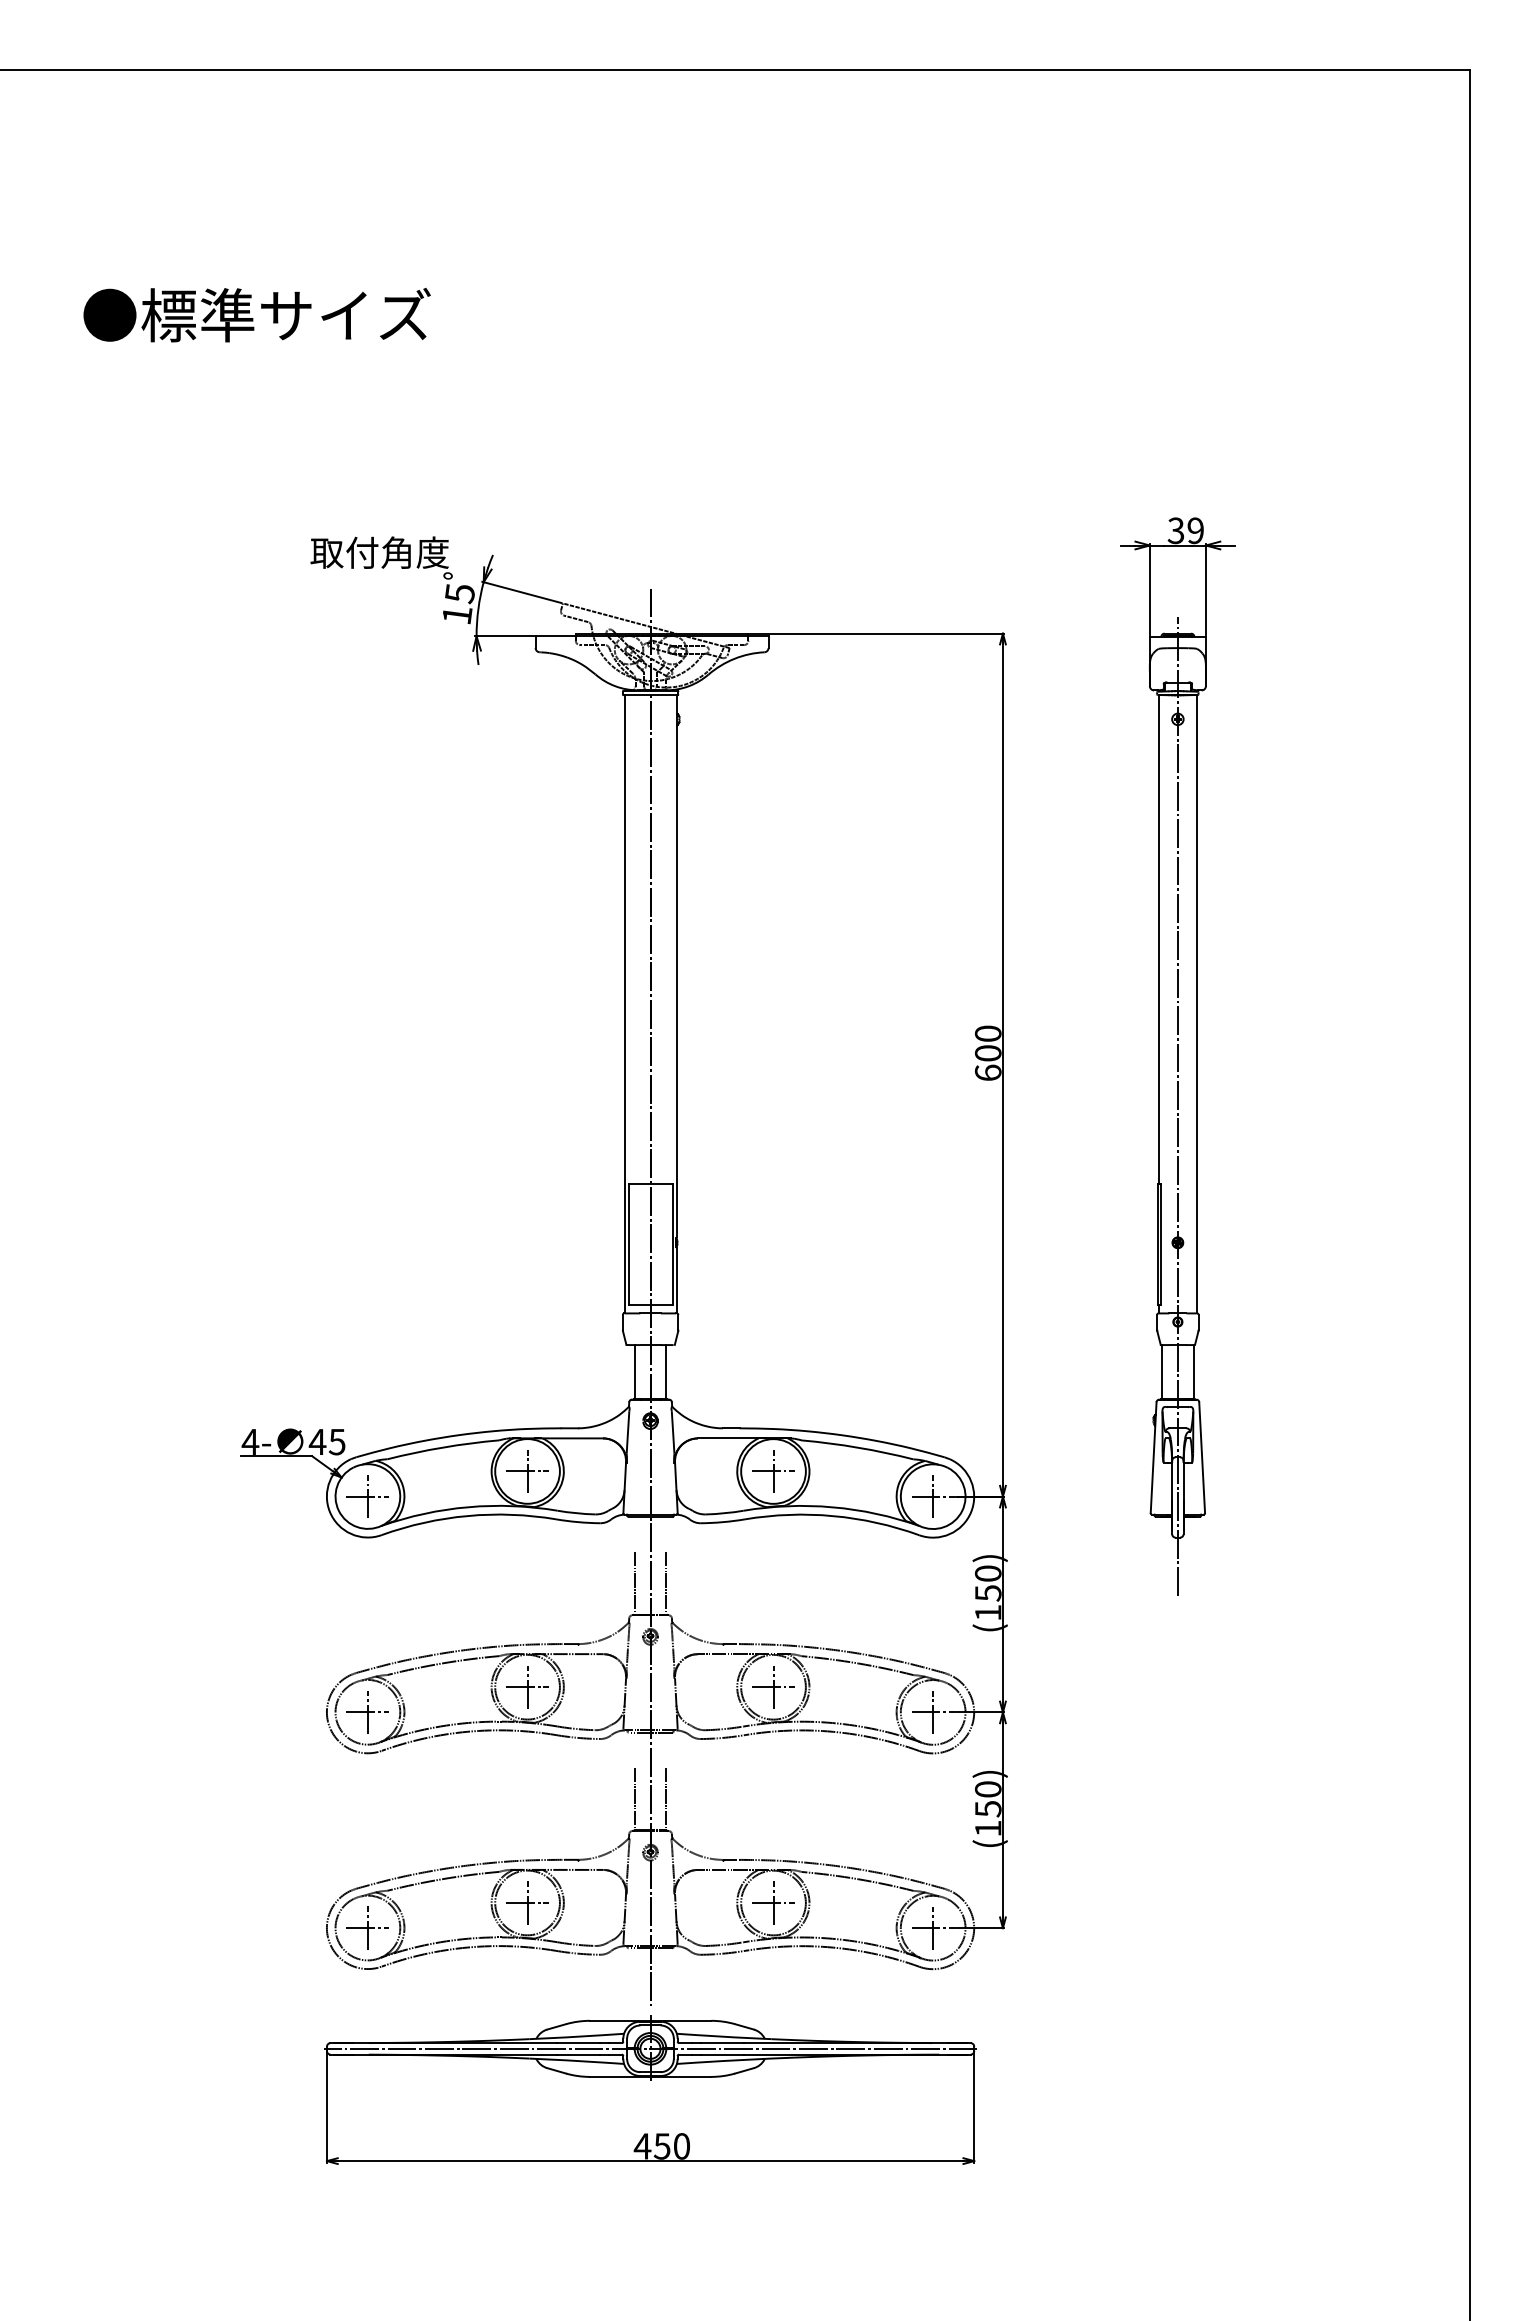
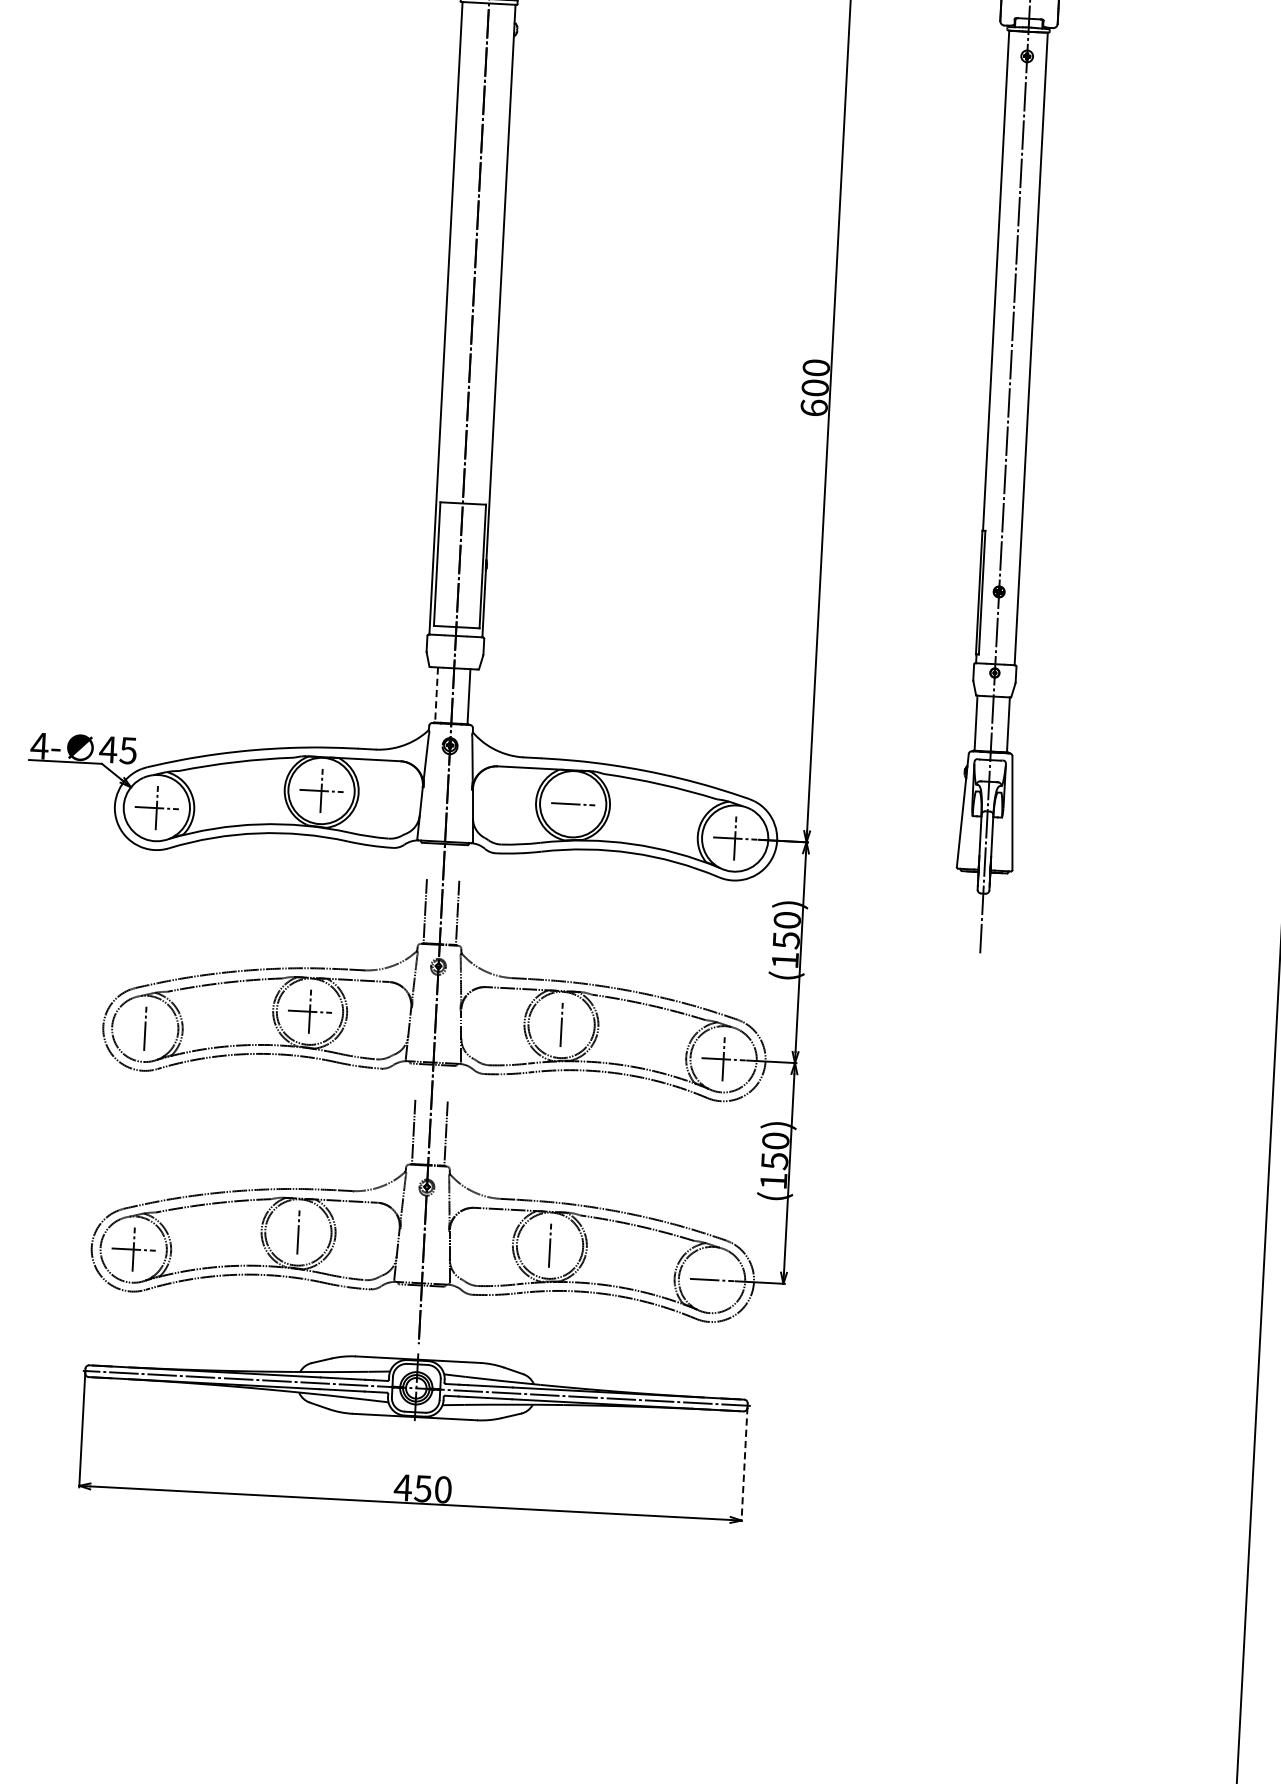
line: (634, 1371) -> (436, 694), solid -> dashed
line: (773, 1471) -> (573, 804), removed
line: (773, 1687) -> (561, 1025), removed
line: (367, 1712) -> (144, 1029), removed
line: (527, 1902) -> (298, 1232), removed
line: (773, 1903) -> (549, 1246), removed
line: (933, 1927) -> (712, 1279), removed
line: (974, 2106) -> (744, 1464), solid -> dashed

